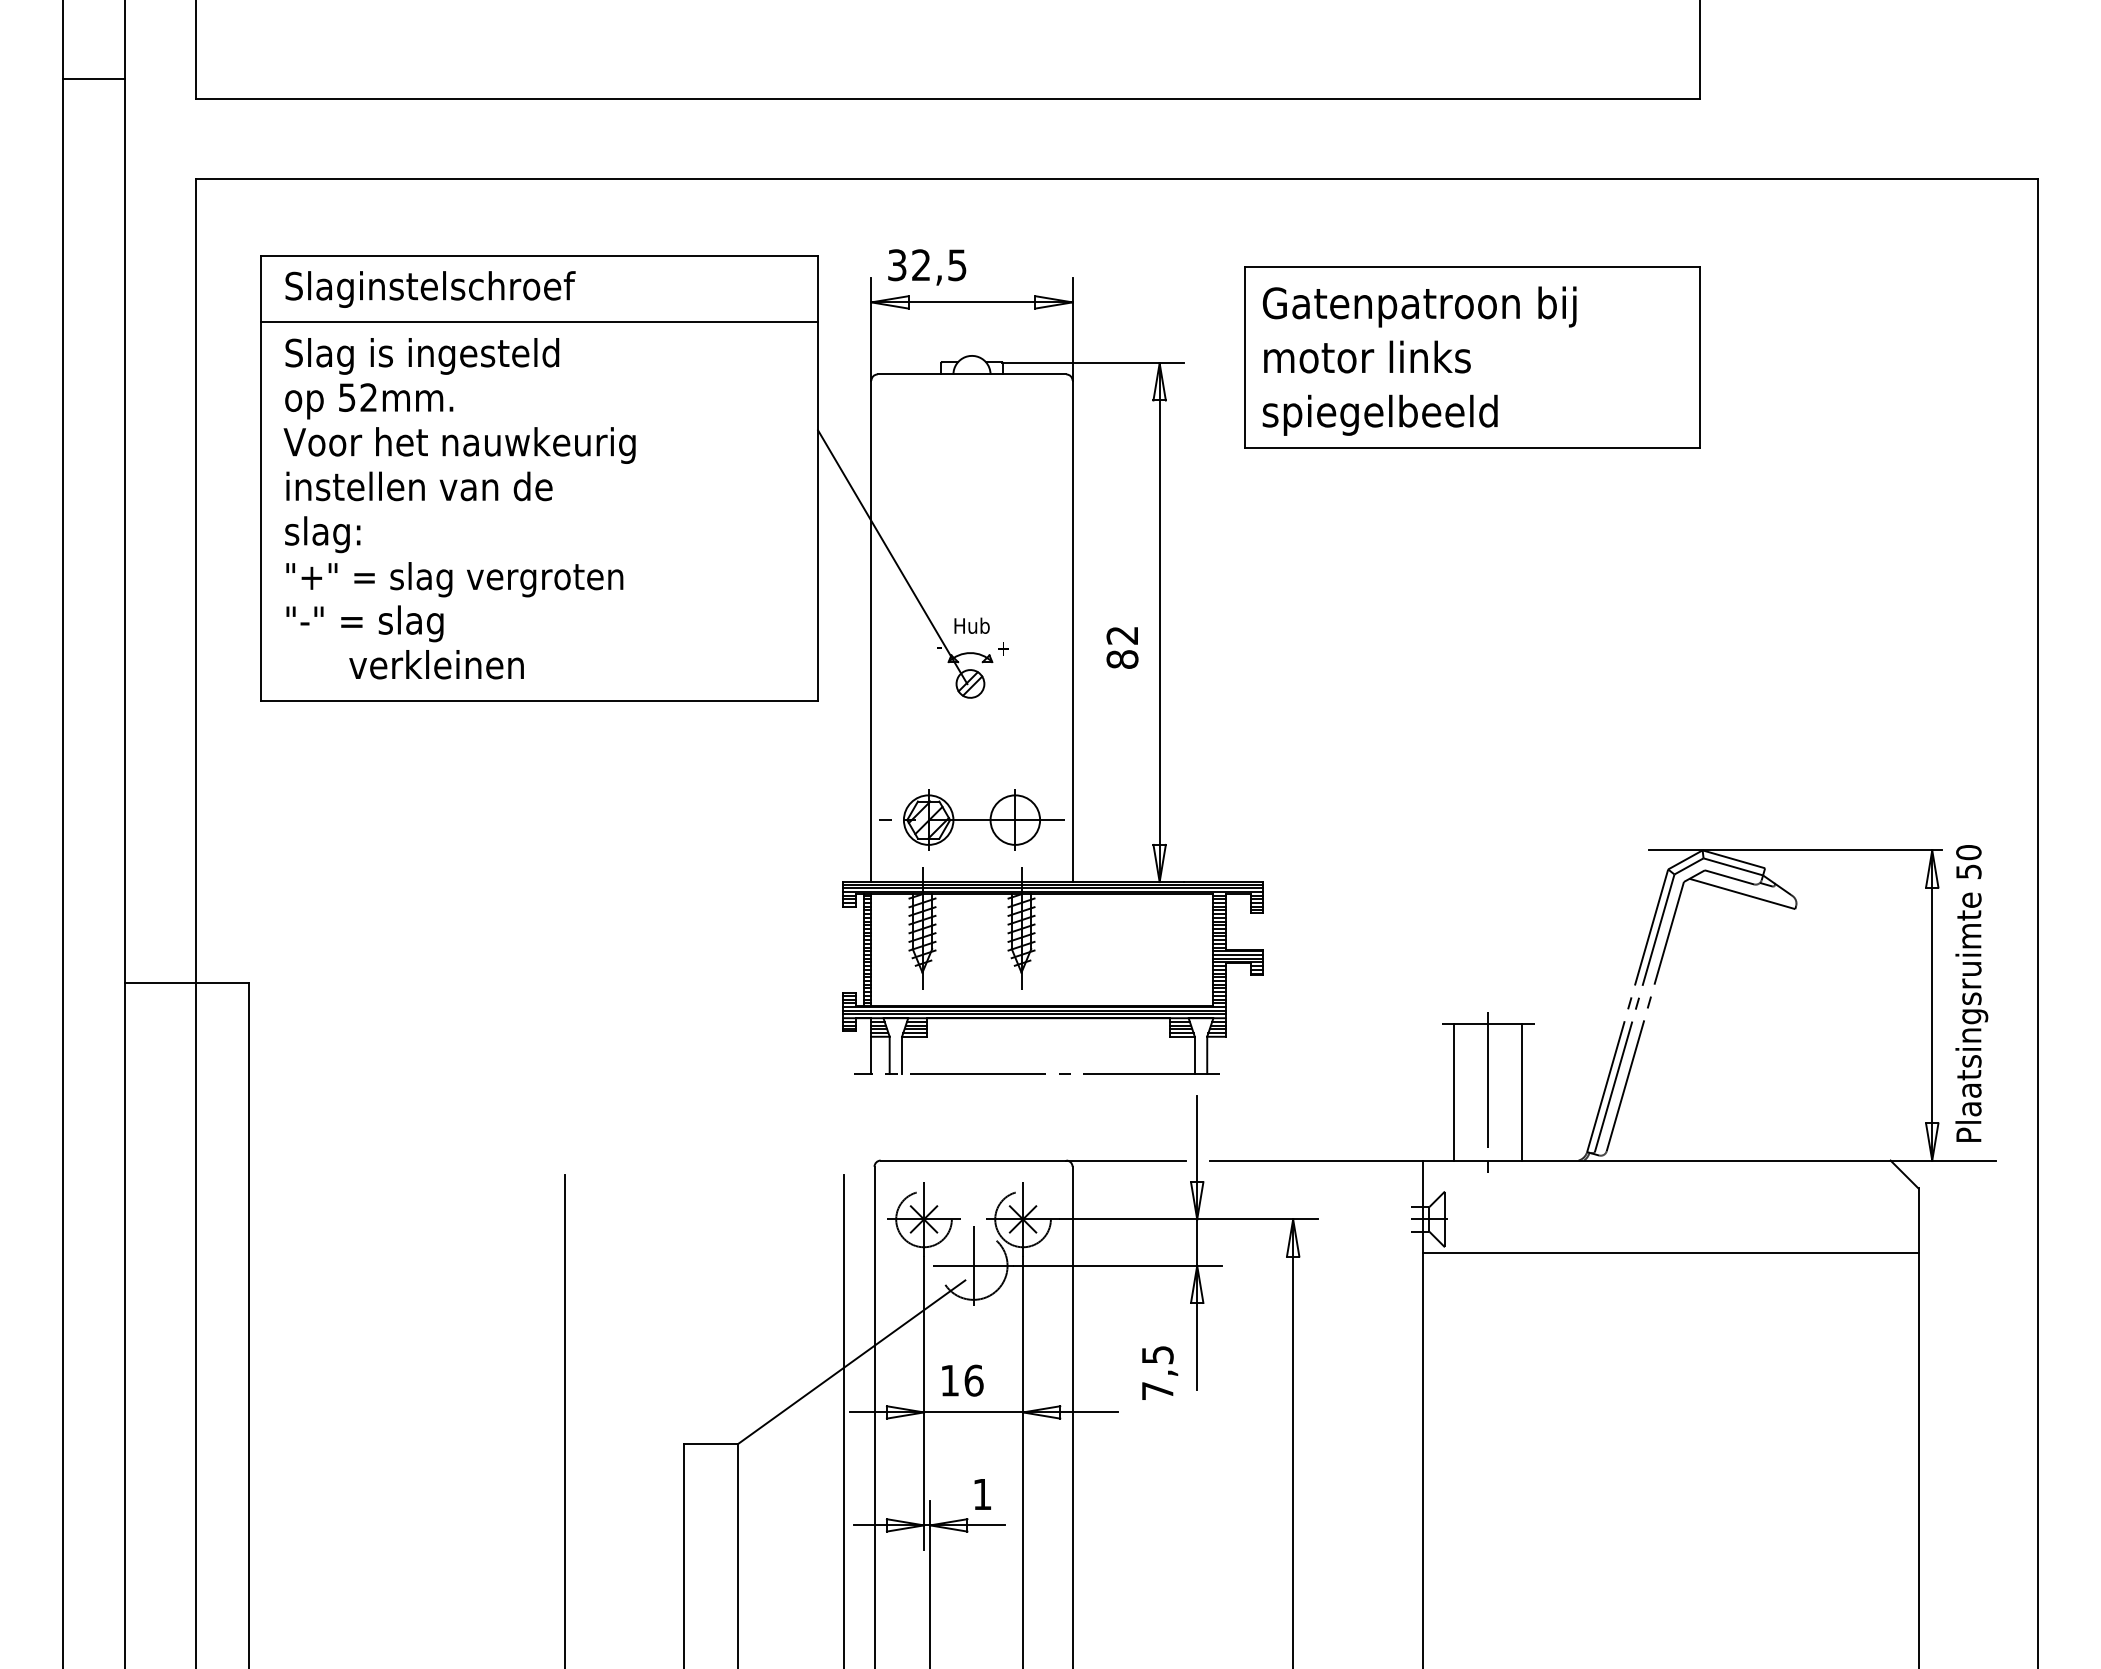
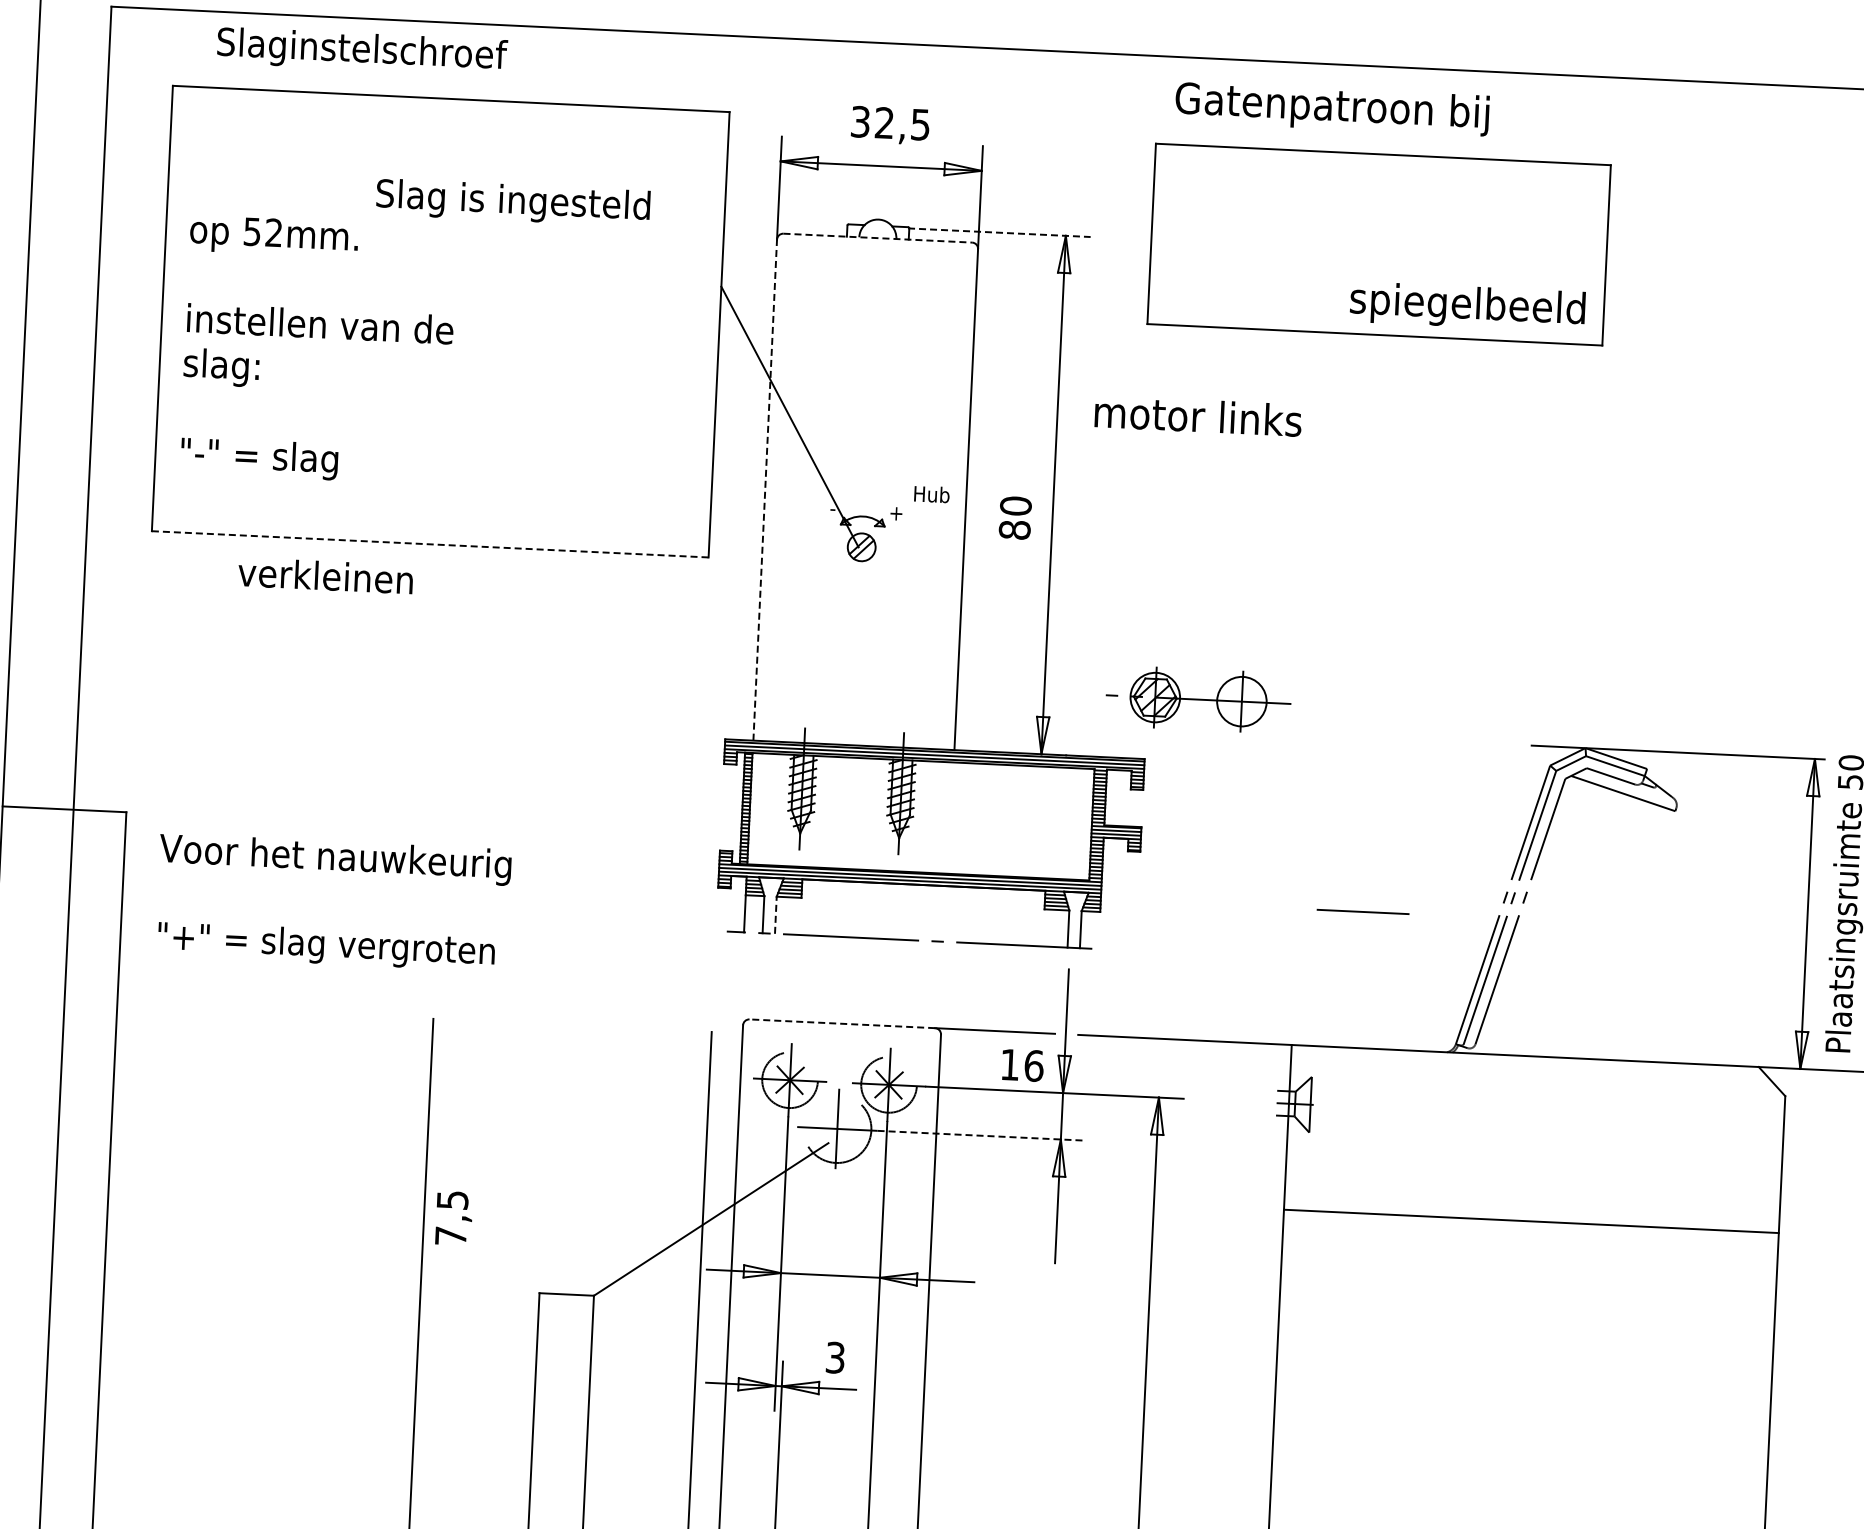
text: (927, 267) -> (890, 125), moved
text: (430, 289) -> (362, 51), moved
text: (1419, 306) -> (1332, 108), moved
line: (539, 322) -> (448, 165), removed
text: (422, 356) -> (513, 202), moved
text: (1367, 356) -> (1198, 415), moved
line: (1093, 363) -> (999, 232), solid -> dashed
line: (972, 374) -> (878, 238), solid -> dashed
text: (1379, 414) -> (1467, 306), moved
text: (459, 445) -> (335, 859), moved
text: (454, 579) -> (326, 946), moved
text: (971, 625) -> (931, 494), moved
line: (871, 631) -> (765, 490), solid -> dashed
text: (1122, 635) -> (1015, 506), 82 -> 80
text: (436, 664) -> (325, 575), moved
line: (539, 701) -> (430, 544), solid -> dashed
part: (971, 819) -> (1198, 698), moved
line: (902, 1055) -> (776, 915), solid -> dashed
line: (1454, 1092) -> (1326, 978), removed
line: (1488, 1092) -> (1360, 980), removed
line: (1522, 1092) -> (1394, 981), removed
line: (973, 1160) -> (842, 1023), solid -> dashed
line: (1670, 1253) -> (1531, 1221), moved
line: (1118, 1265) -> (982, 1135), solid -> dashed
text: (1160, 1372) -> (454, 1217), moved
text: (962, 1380) -> (1022, 1065), moved
text: (982, 1494) -> (835, 1357), 1 -> 3

